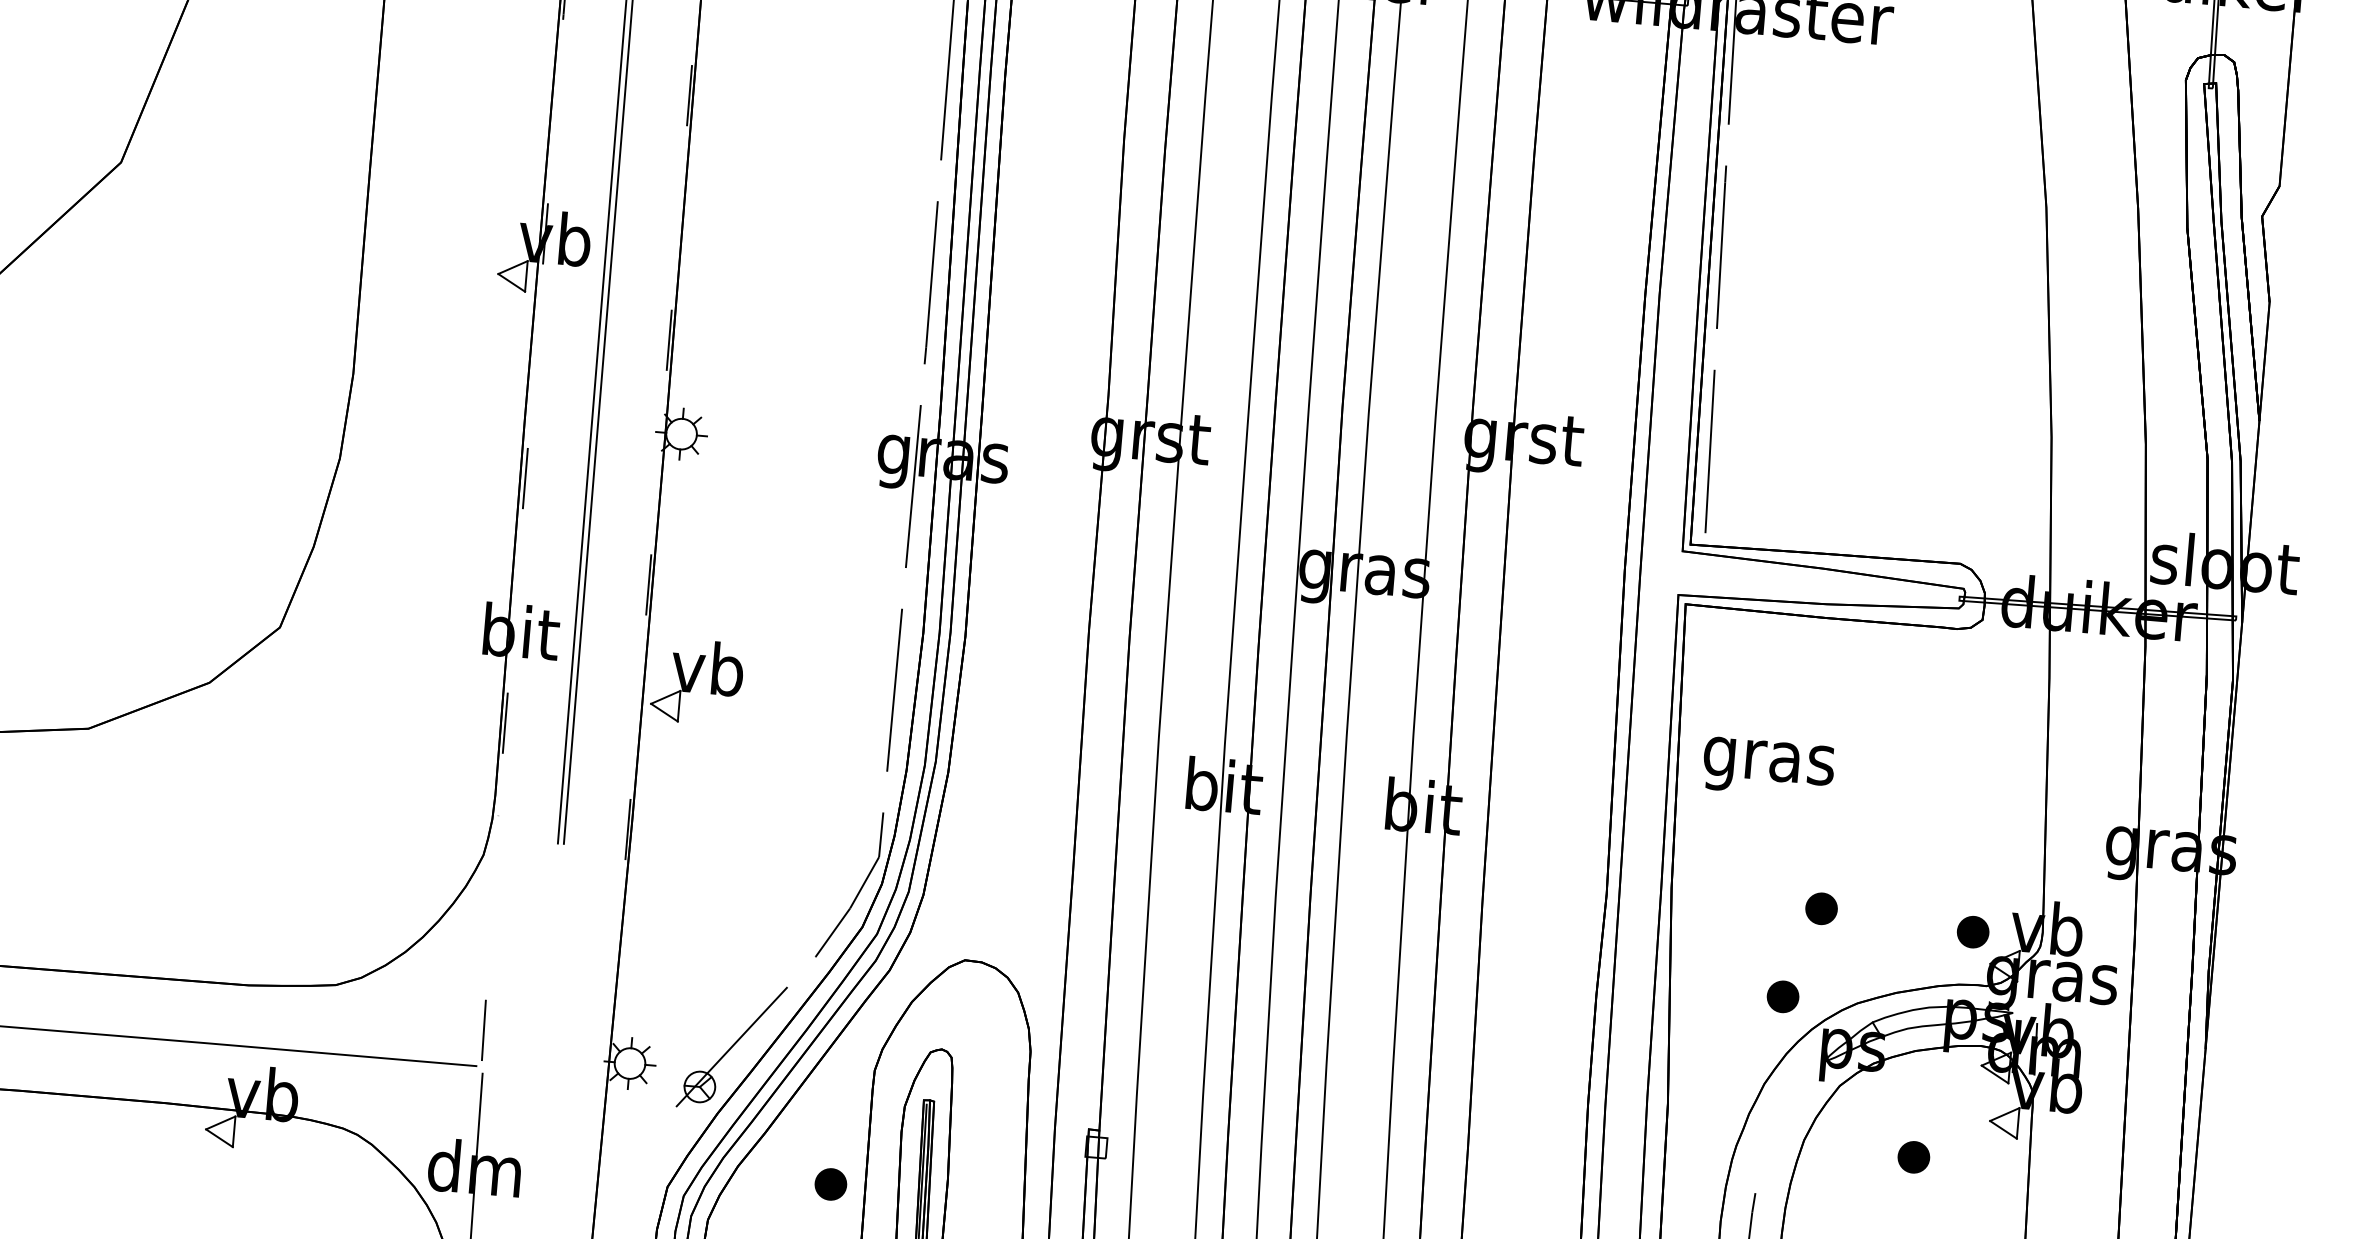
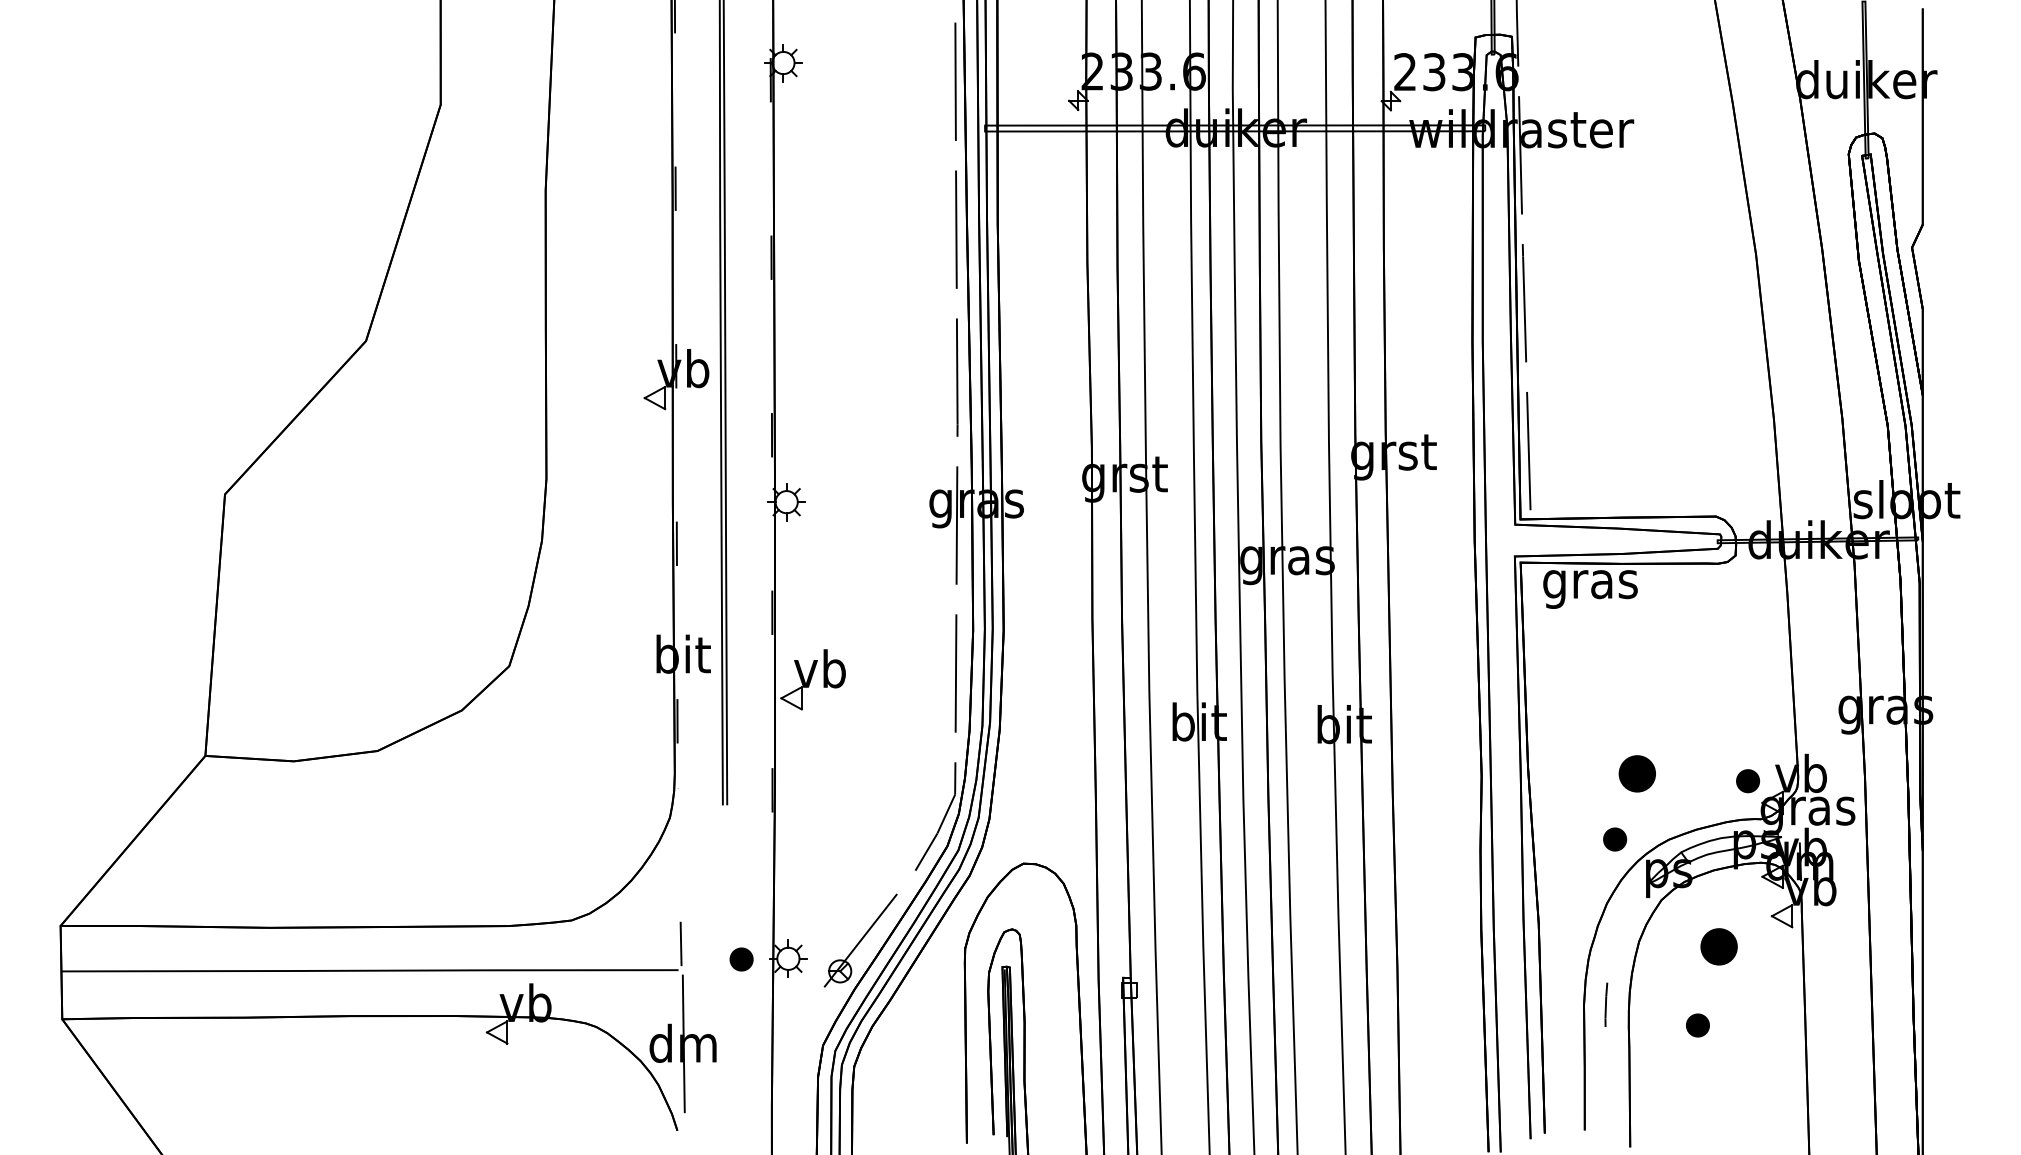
text: (1768, 767) -> (1590, 589), moved
part: (1821, 908) -> (1637, 773), size x1.6
part: (1914, 1157) -> (1719, 947), size x1.6
part: (830, 1184) -> (741, 959), moved

